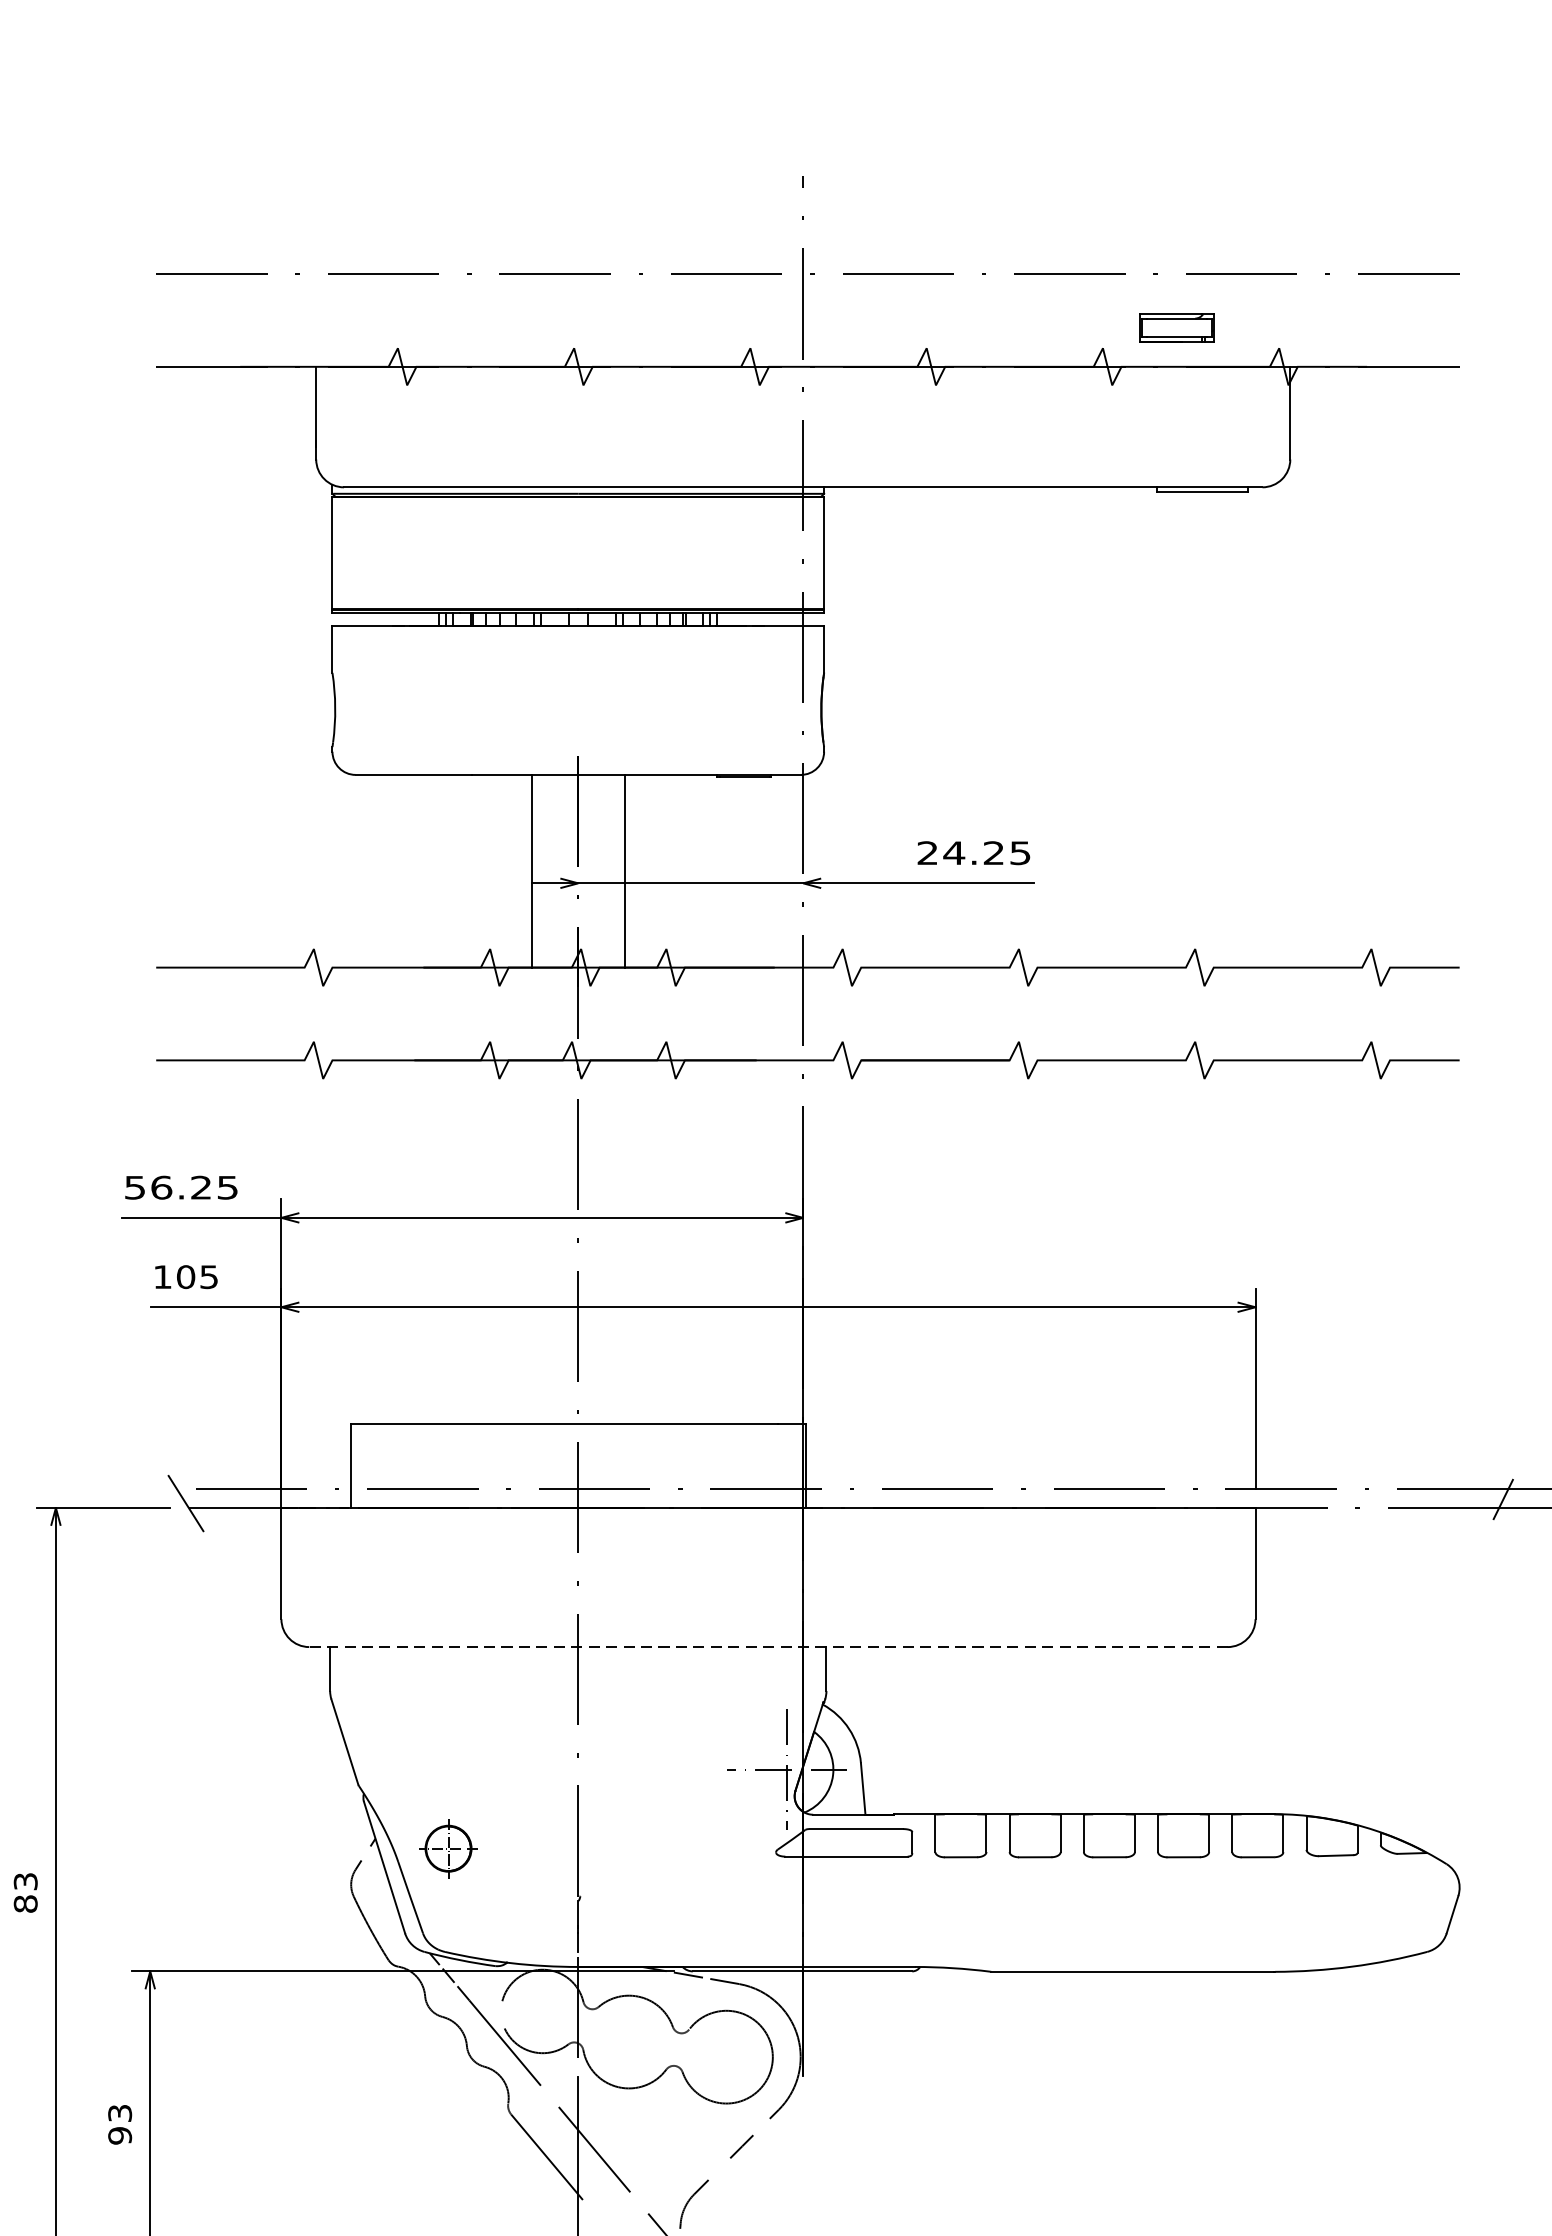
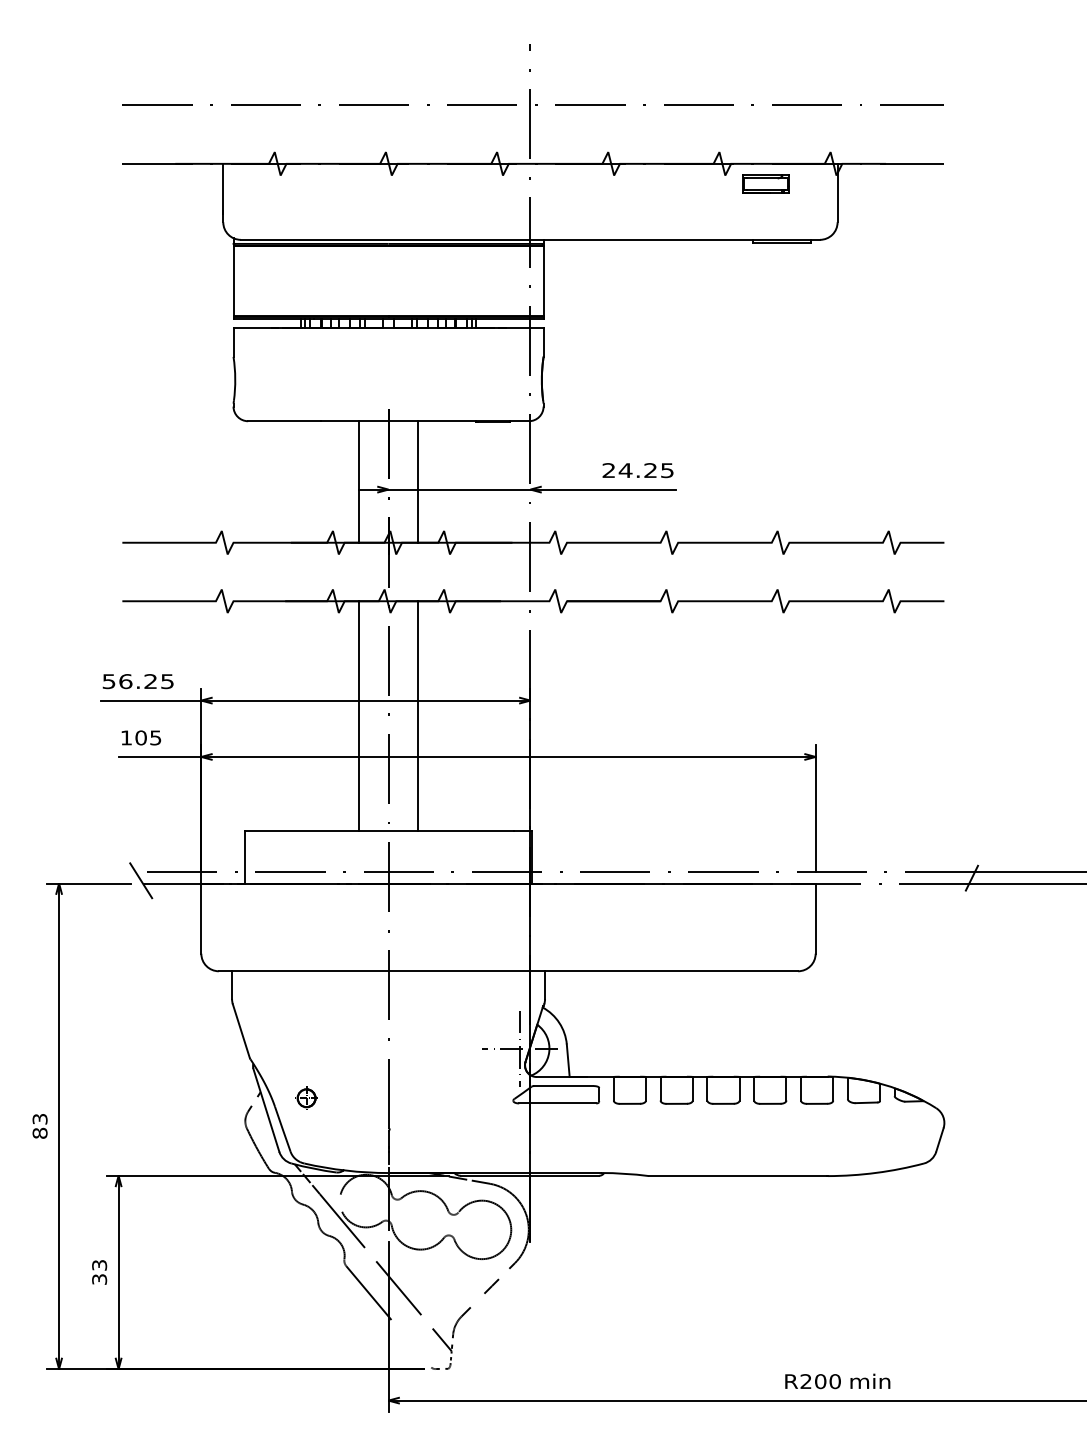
part: (1175, 326) -> (765, 183), moved
line: (532, 1241) -> (359, 715), added
line: (624, 1241) -> (417, 715), added
line: (768, 1647) -> (508, 971), dashed -> solid
part: (448, 1847) -> (306, 1097), size x0.62
text: (119, 2135) -> (99, 1279), 93 -> 33

